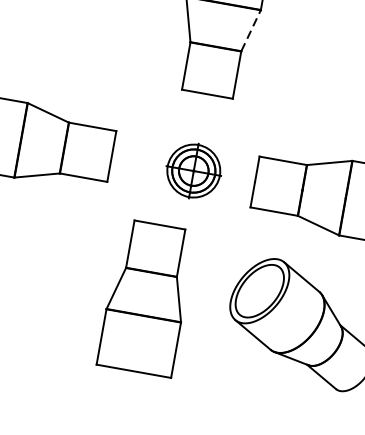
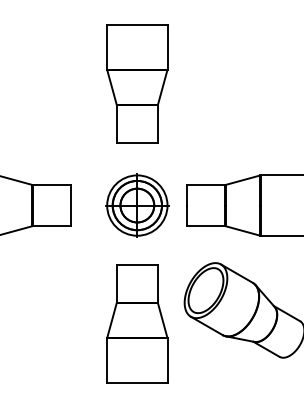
line: (250, 29) -> (162, 86), dashed -> solid
part: (193, 171) -> (137, 205), size x1.43
part: (147, 297) -> (137, 323), moved

